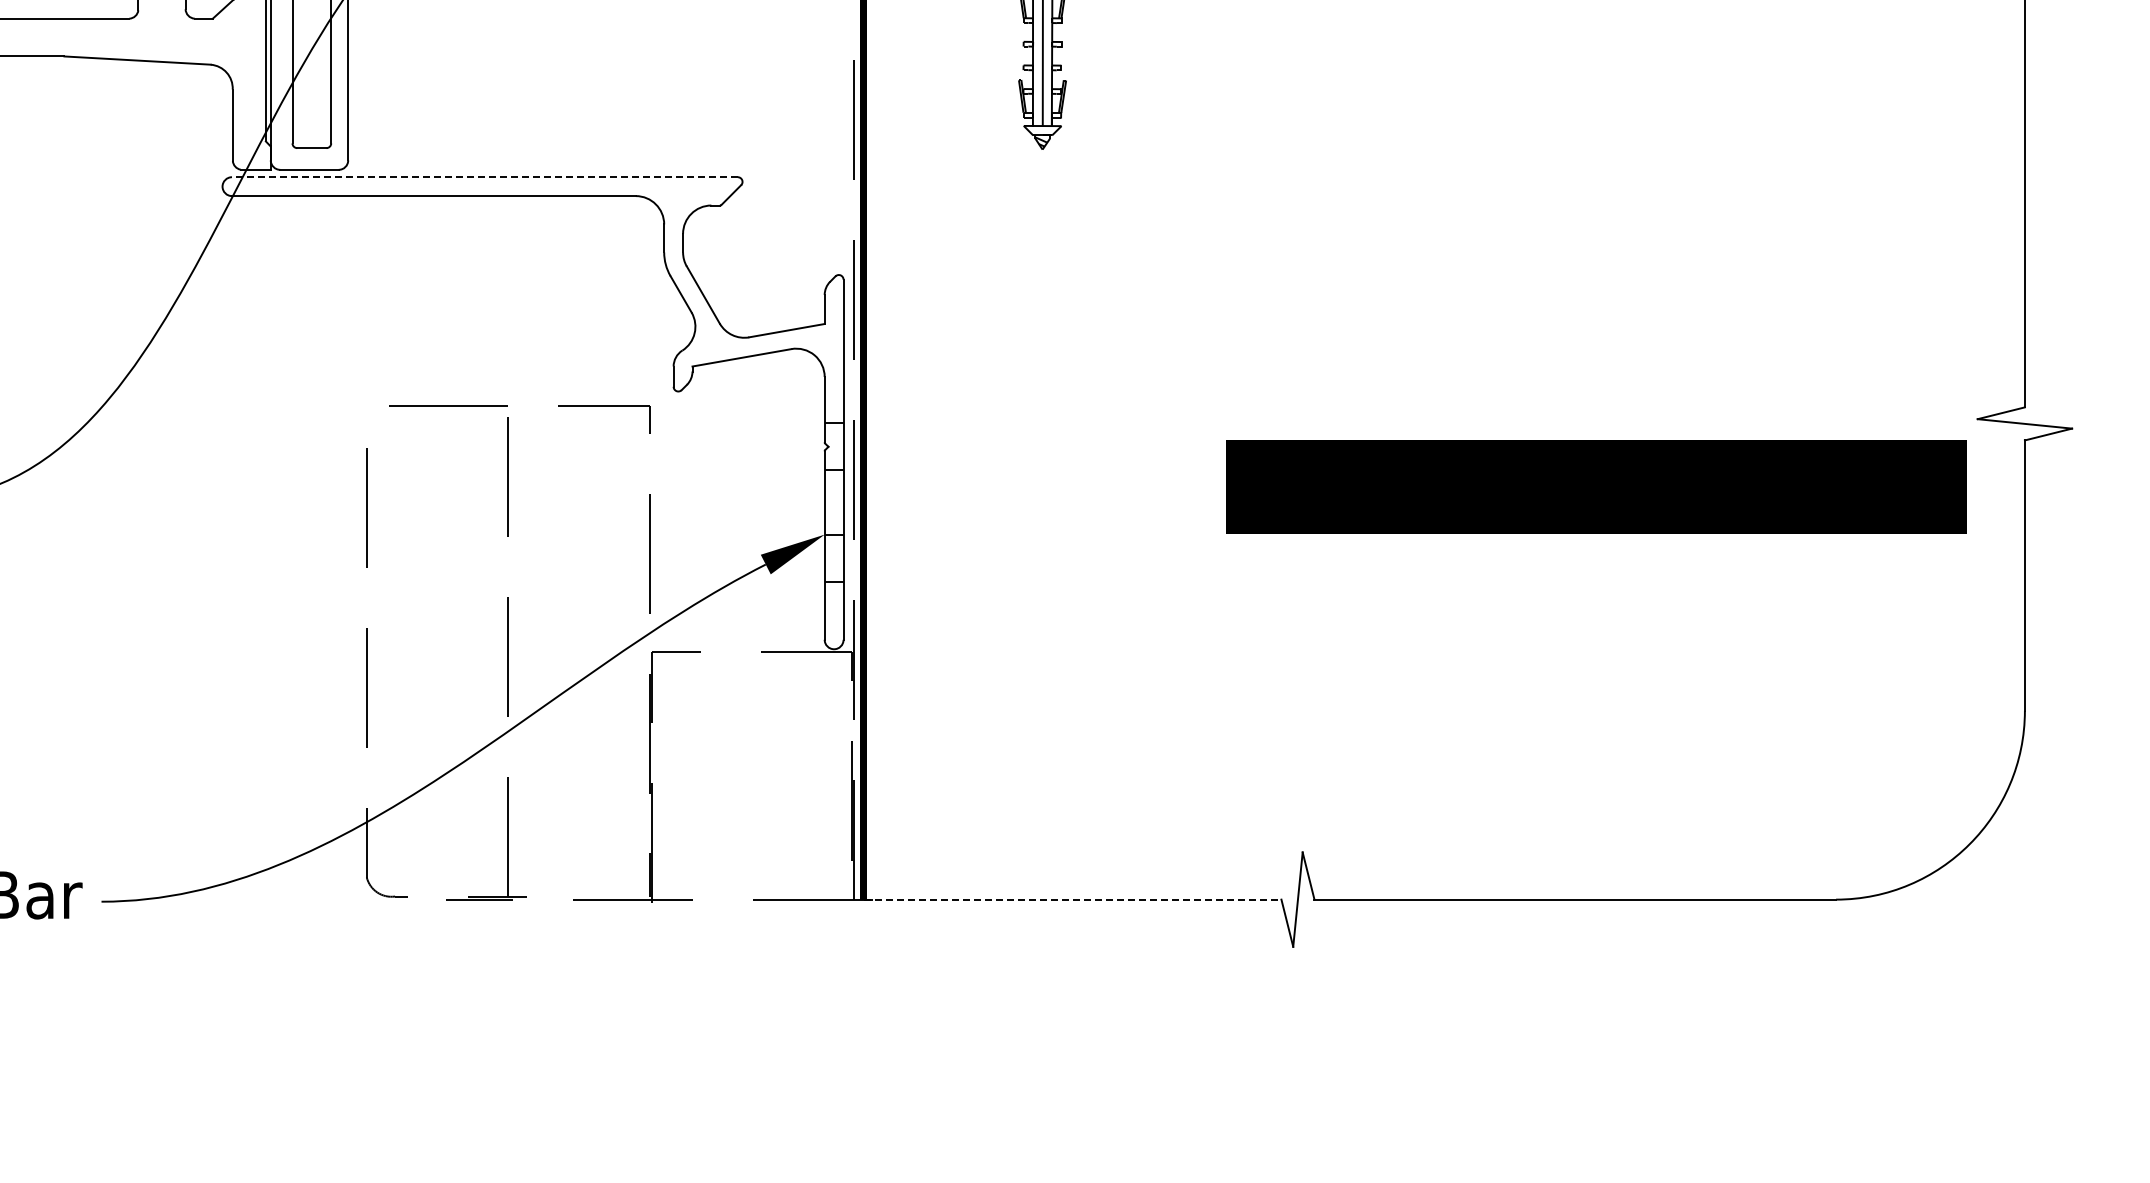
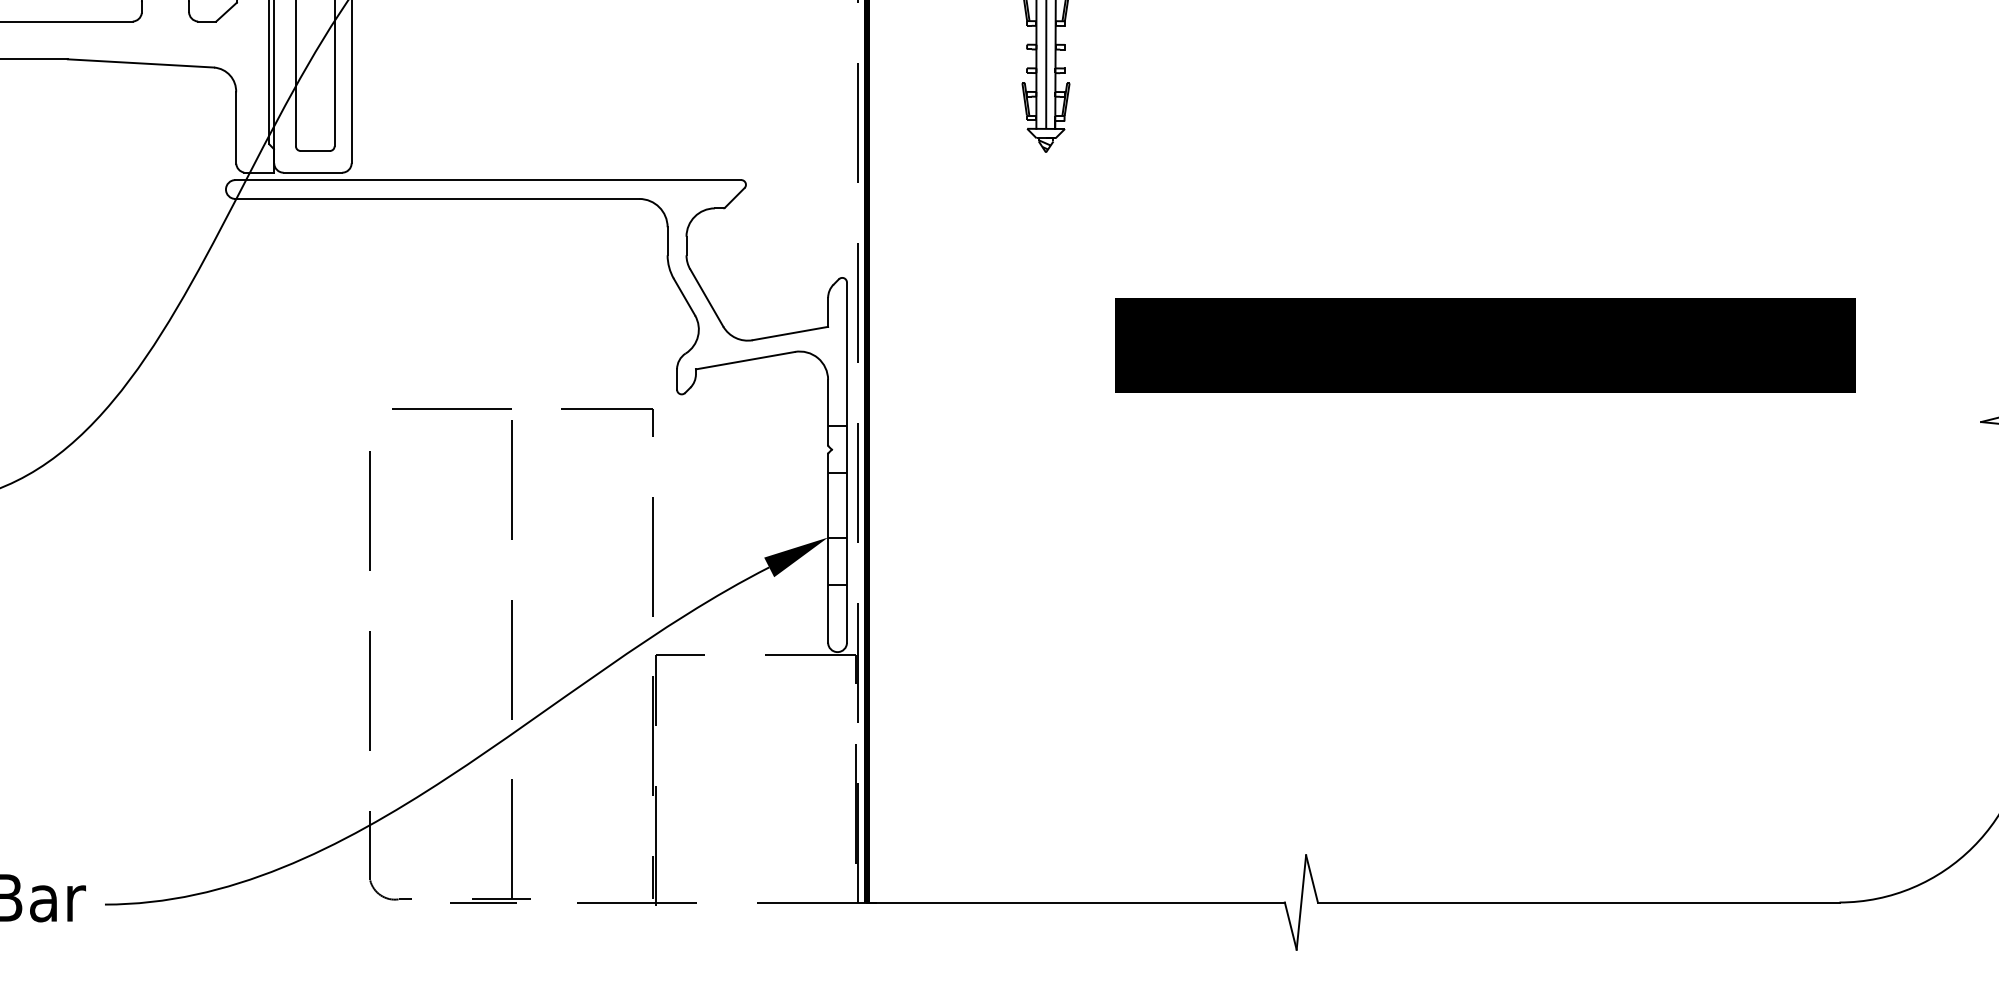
line: (484, 177) -> (487, 180), dashed -> solid
text: (1596, 486) -> (1485, 345), moved
line: (1072, 899) -> (1075, 902), dashed -> solid

